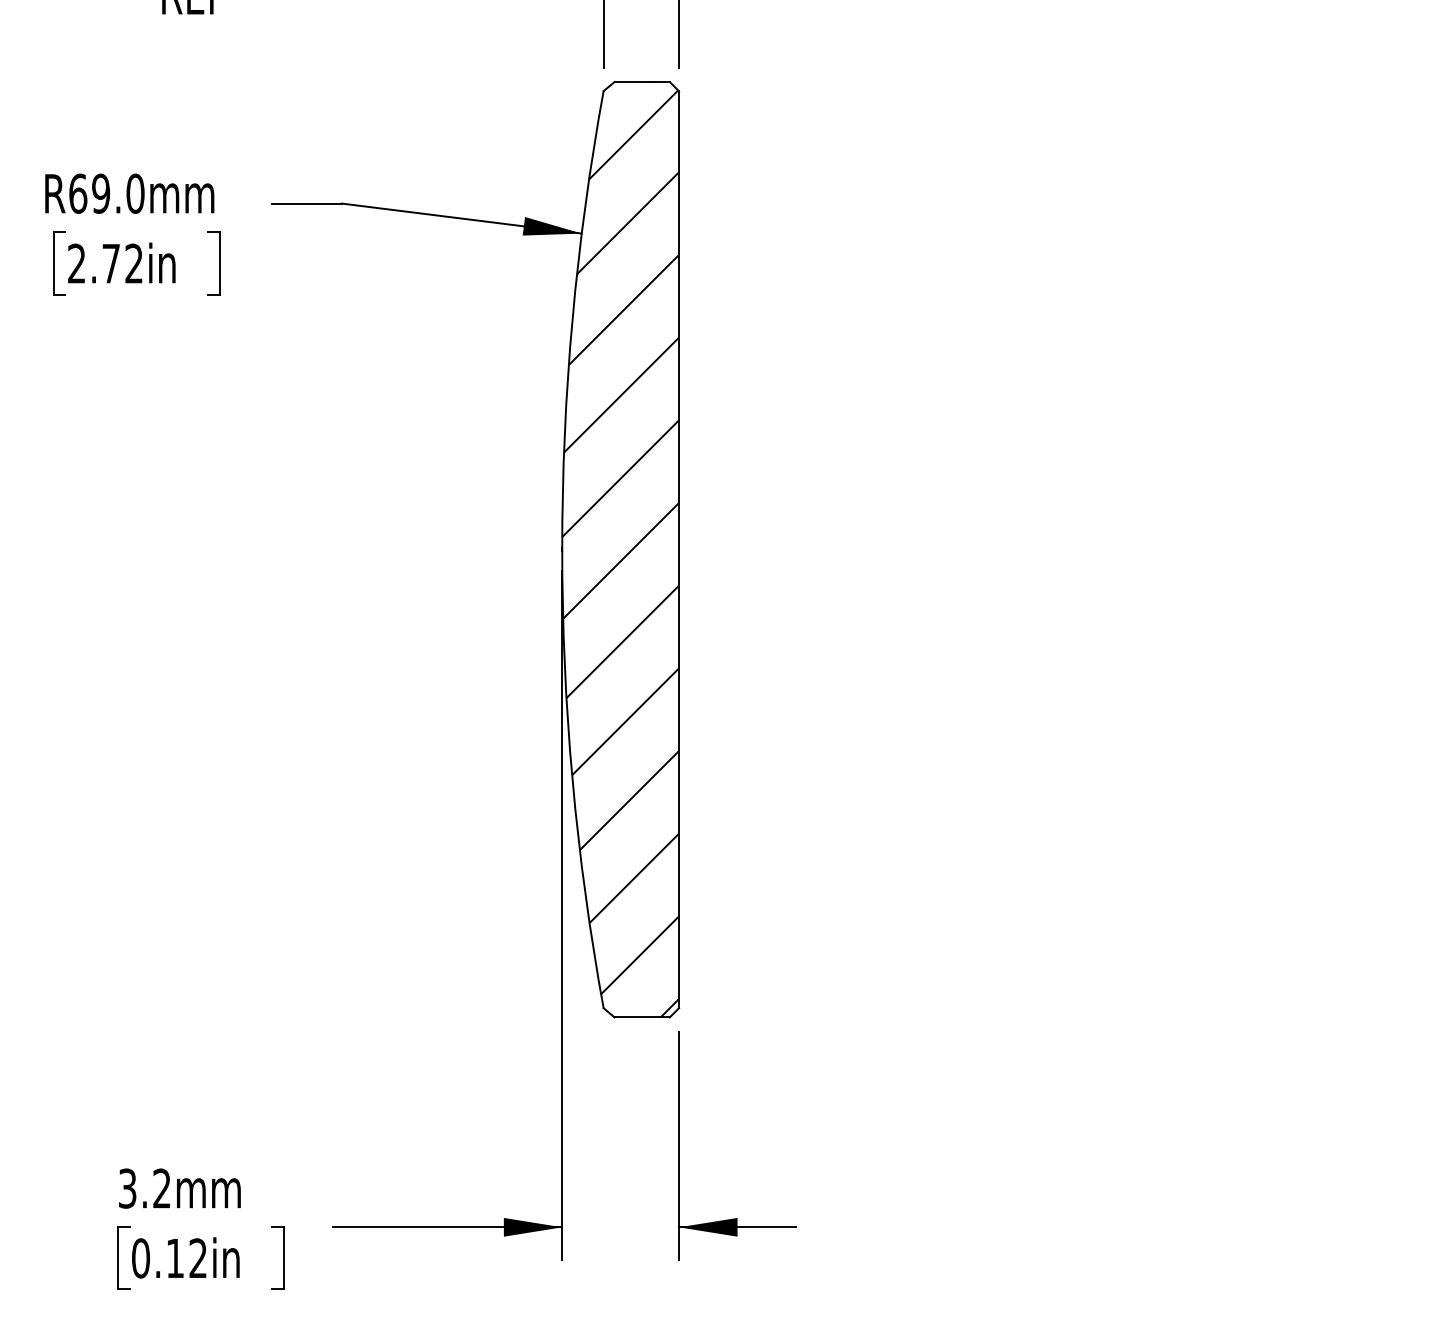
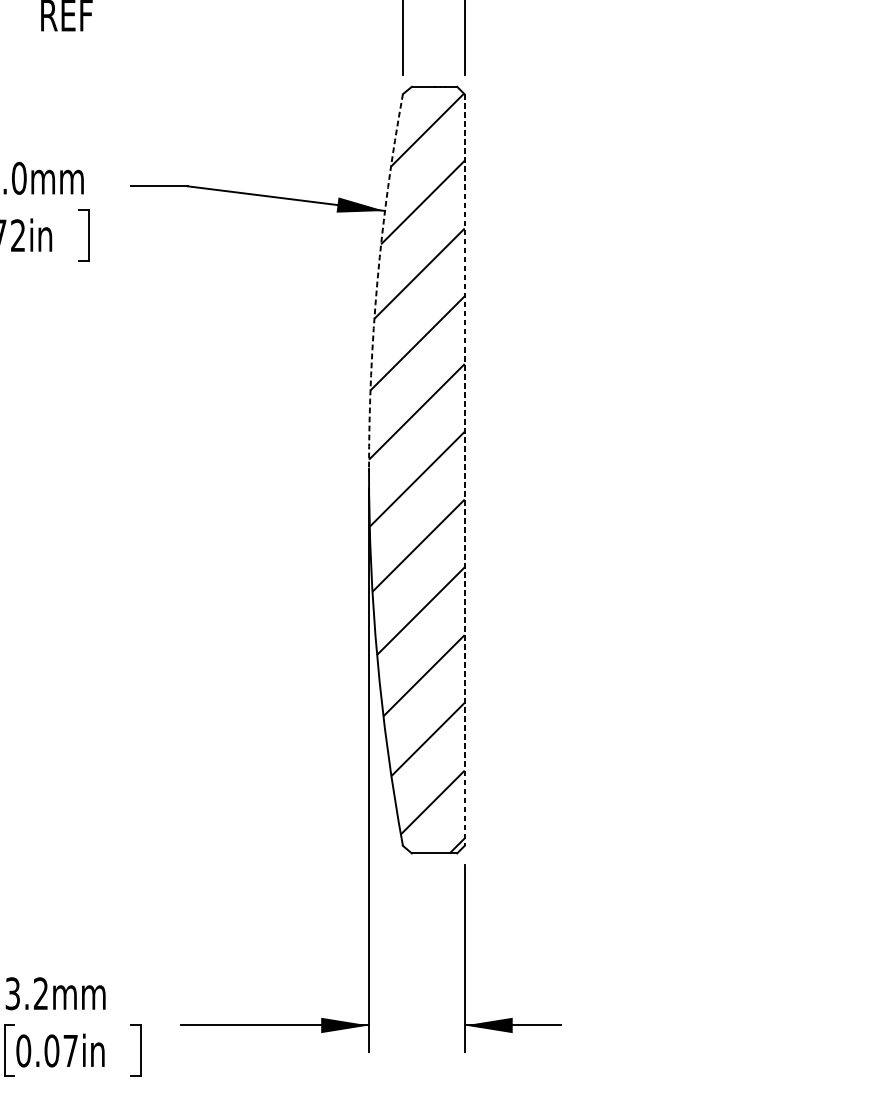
arc: (572, 319) -> (377, 281), solid -> dashed
line: (679, 550) -> (465, 470), solid -> dashed
text: (186, 1258) -> (61, 1051), 0.12in -> 0.07in

